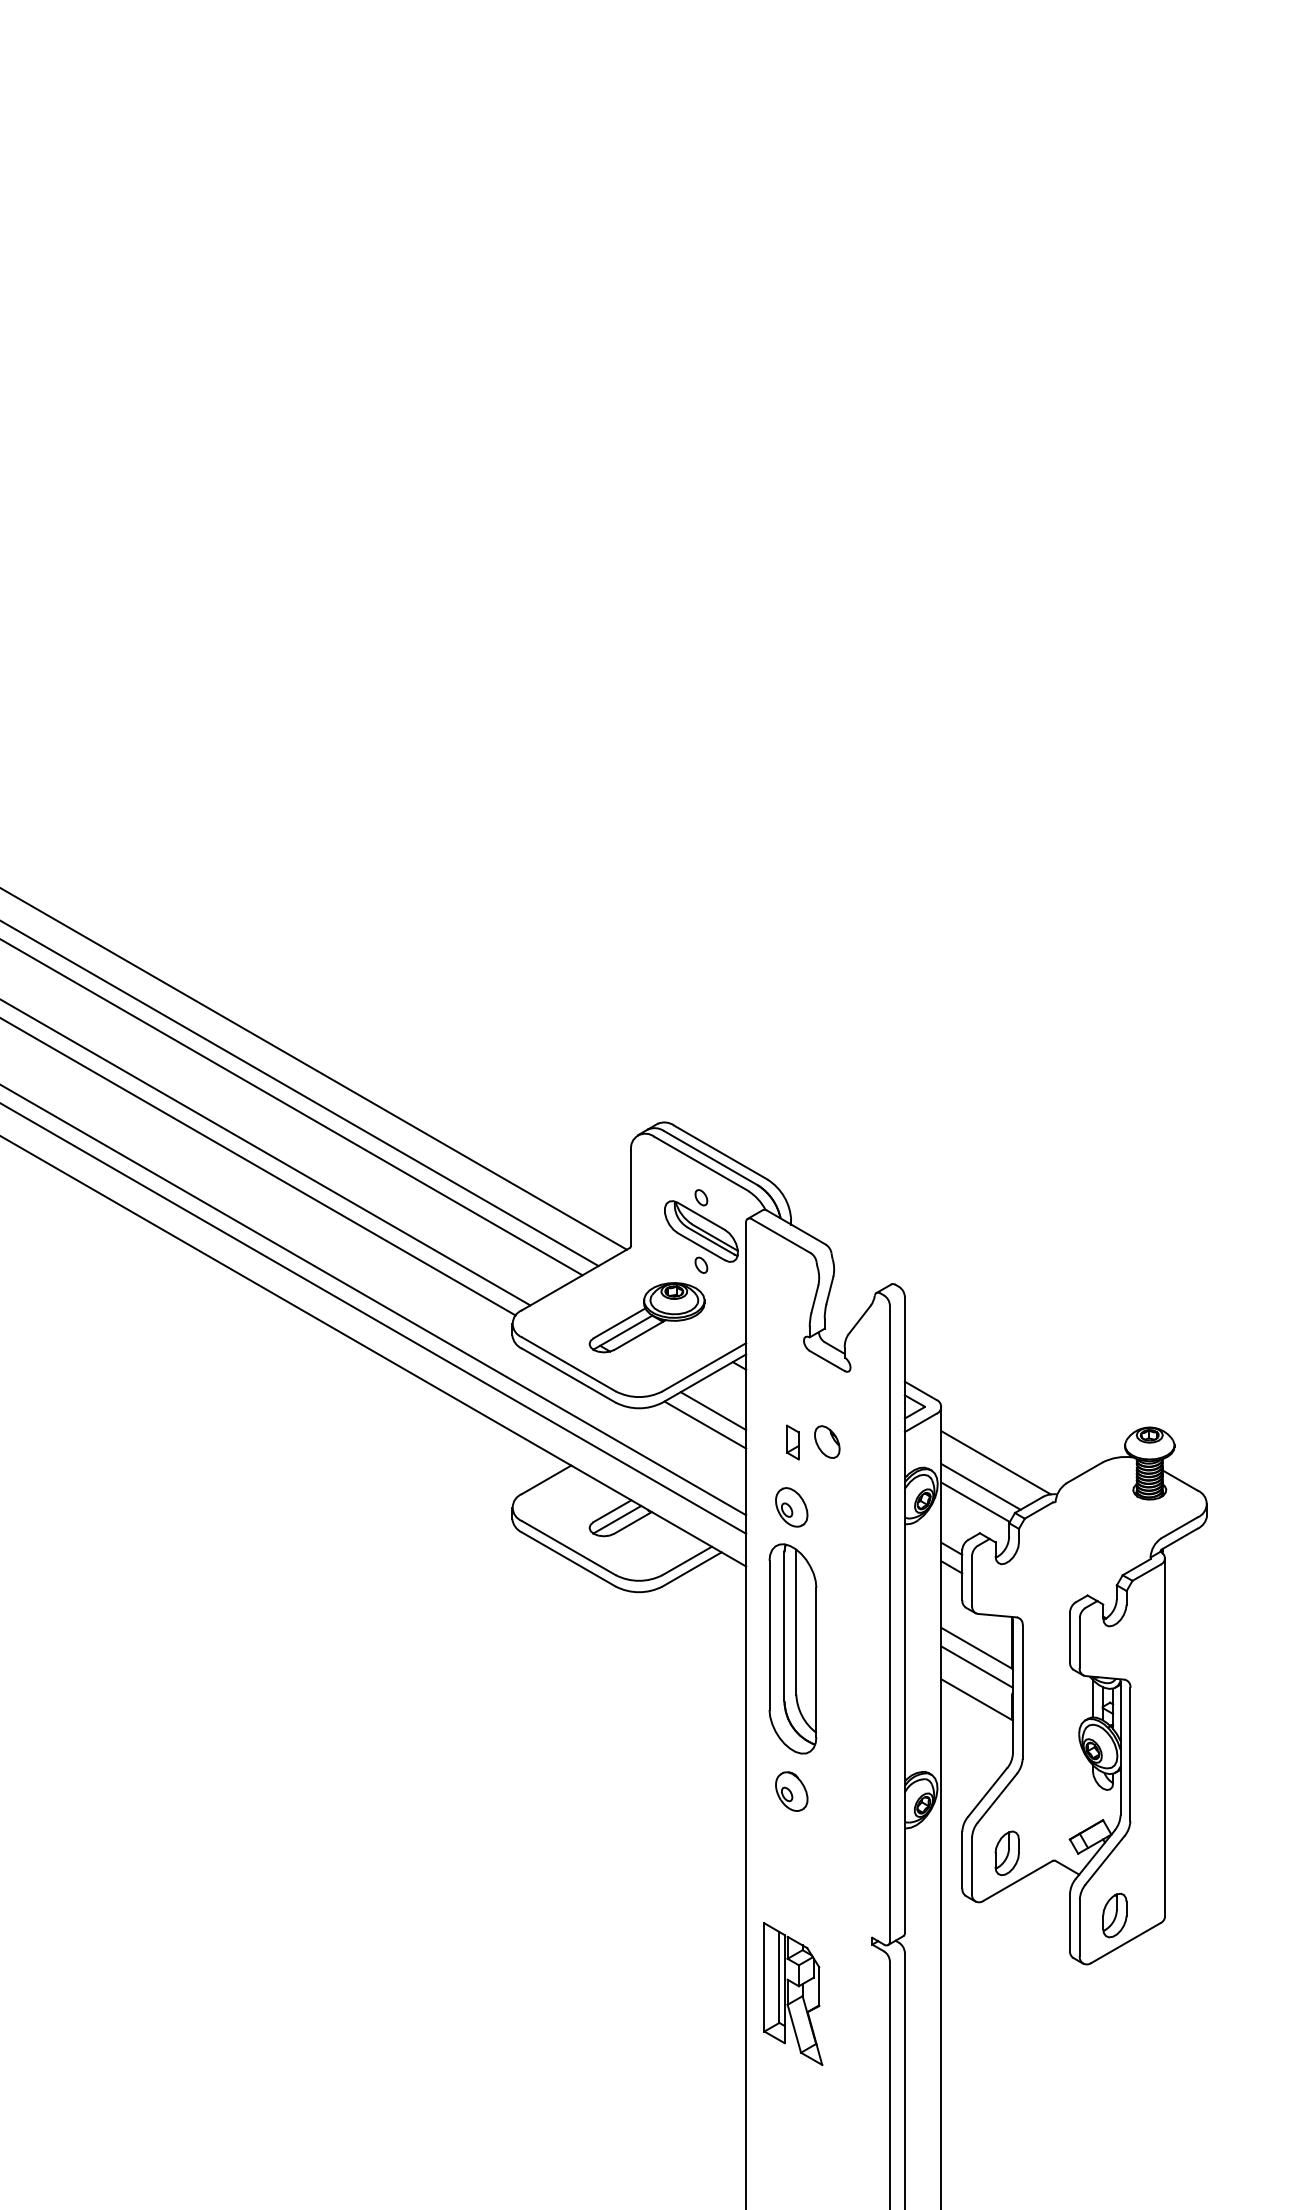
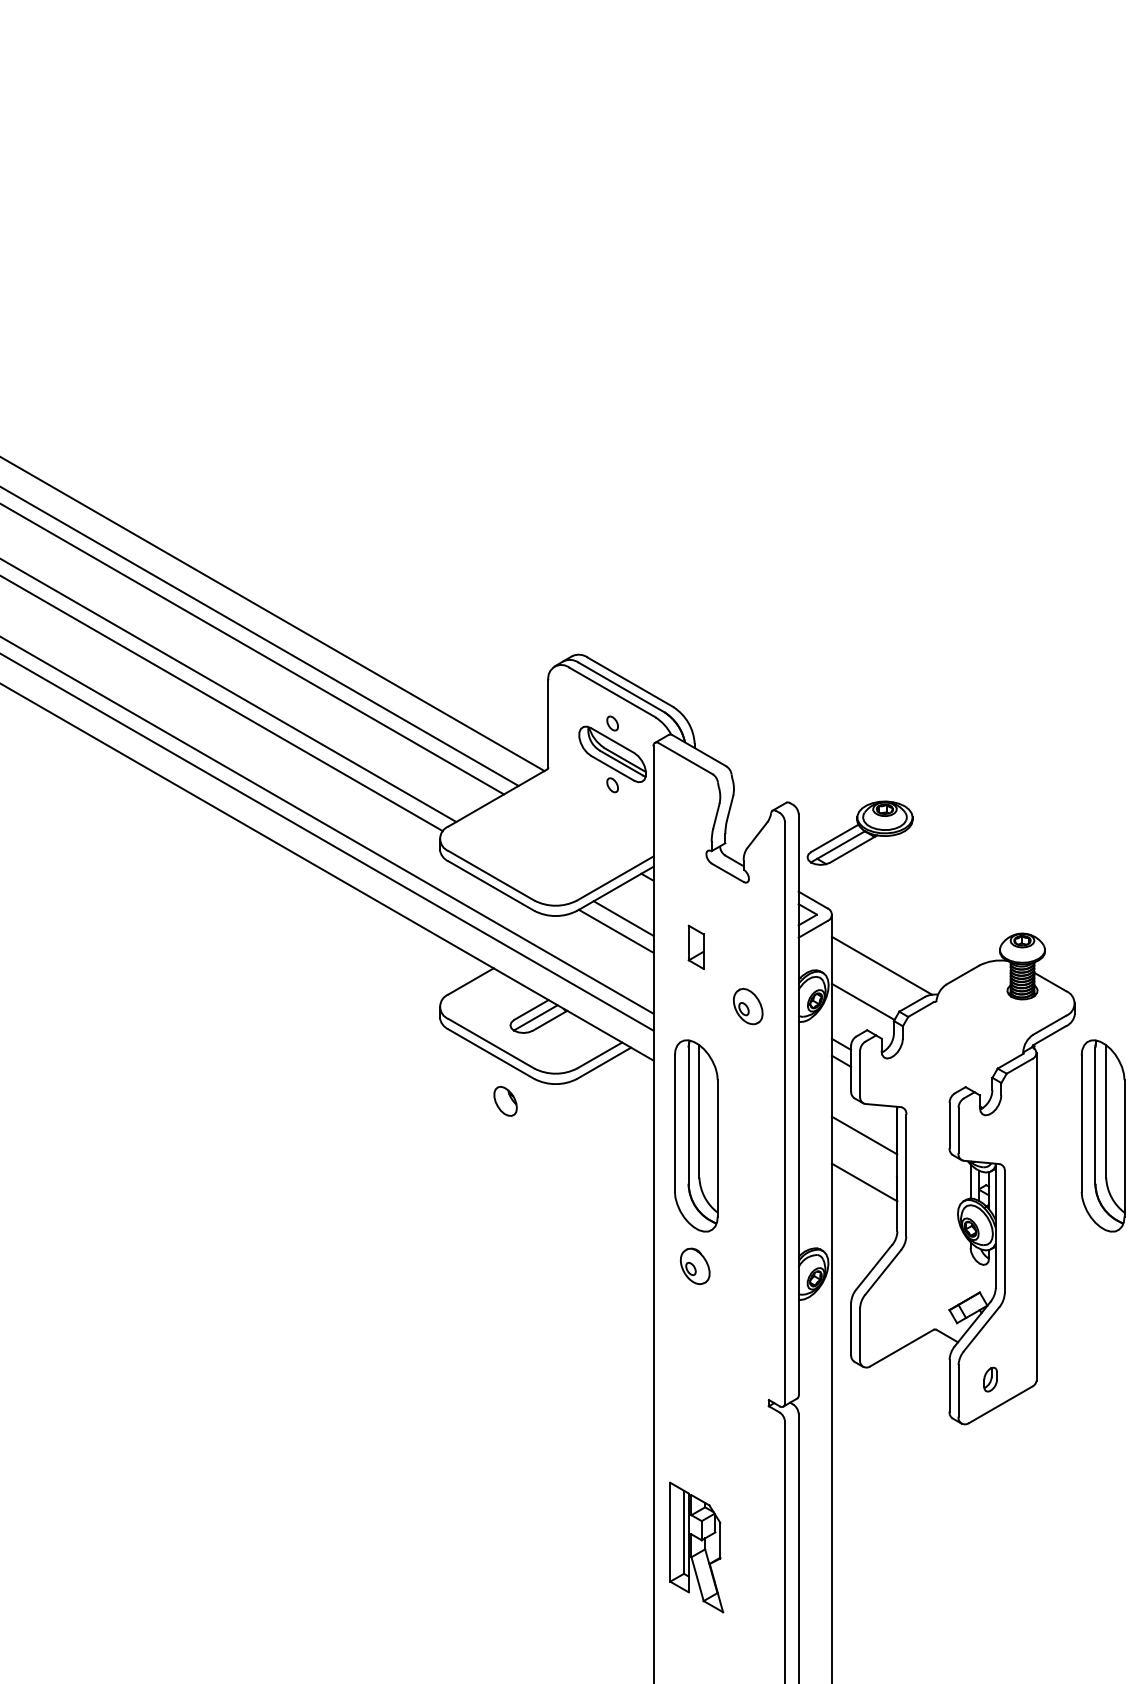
part: (646, 1317) -> (859, 833), moved
part: (827, 1441) -> (505, 1100), moved
part: (792, 1442) -> (695, 947), size x1.4
line: (980, 1486) -> (867, 987), removed
part: (791, 1507) -> (748, 1006), moved
part: (1237, 1648) -> (1102, 1135), added
line: (976, 1666) -> (864, 1152), removed
part: (1006, 1853) -> (891, 1322), removed
part: (1114, 1915) -> (990, 1379), size x0.6
part: (793, 1993) -> (696, 1546), moved

